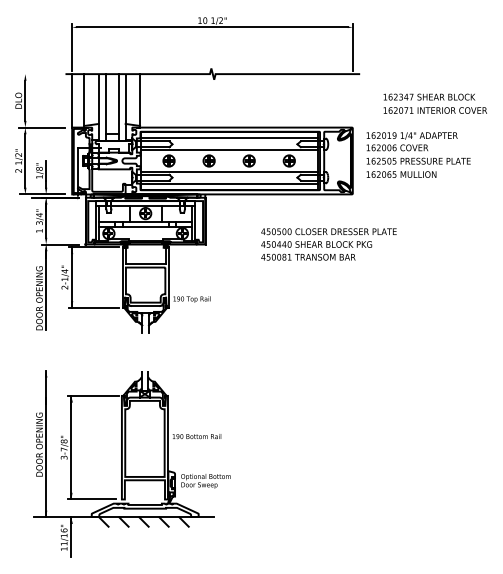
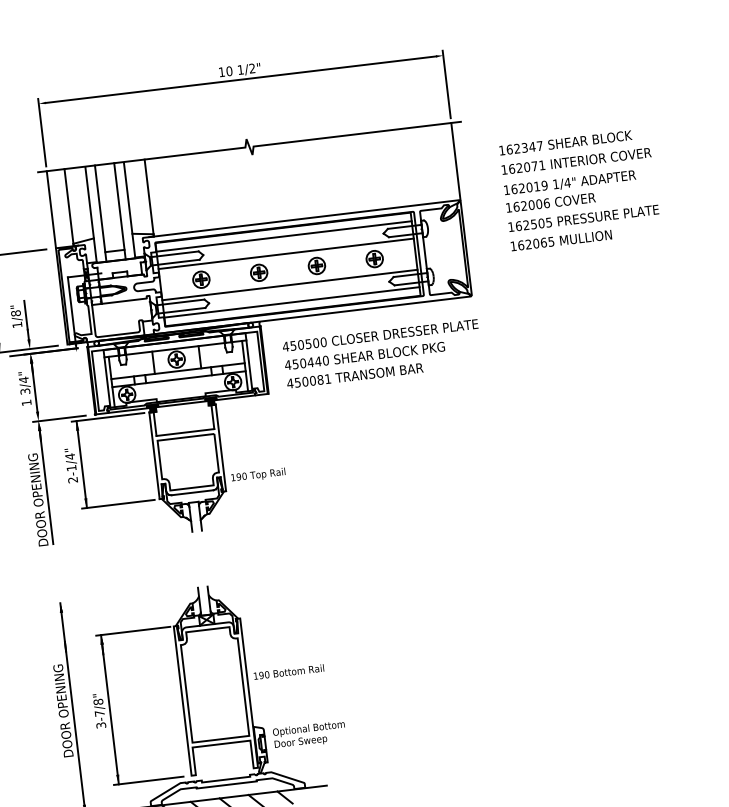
line: (352, 100) -> (455, 161), added
text: (418, 154) -> (582, 208), moved
text: (328, 244) -> (381, 353), moved

